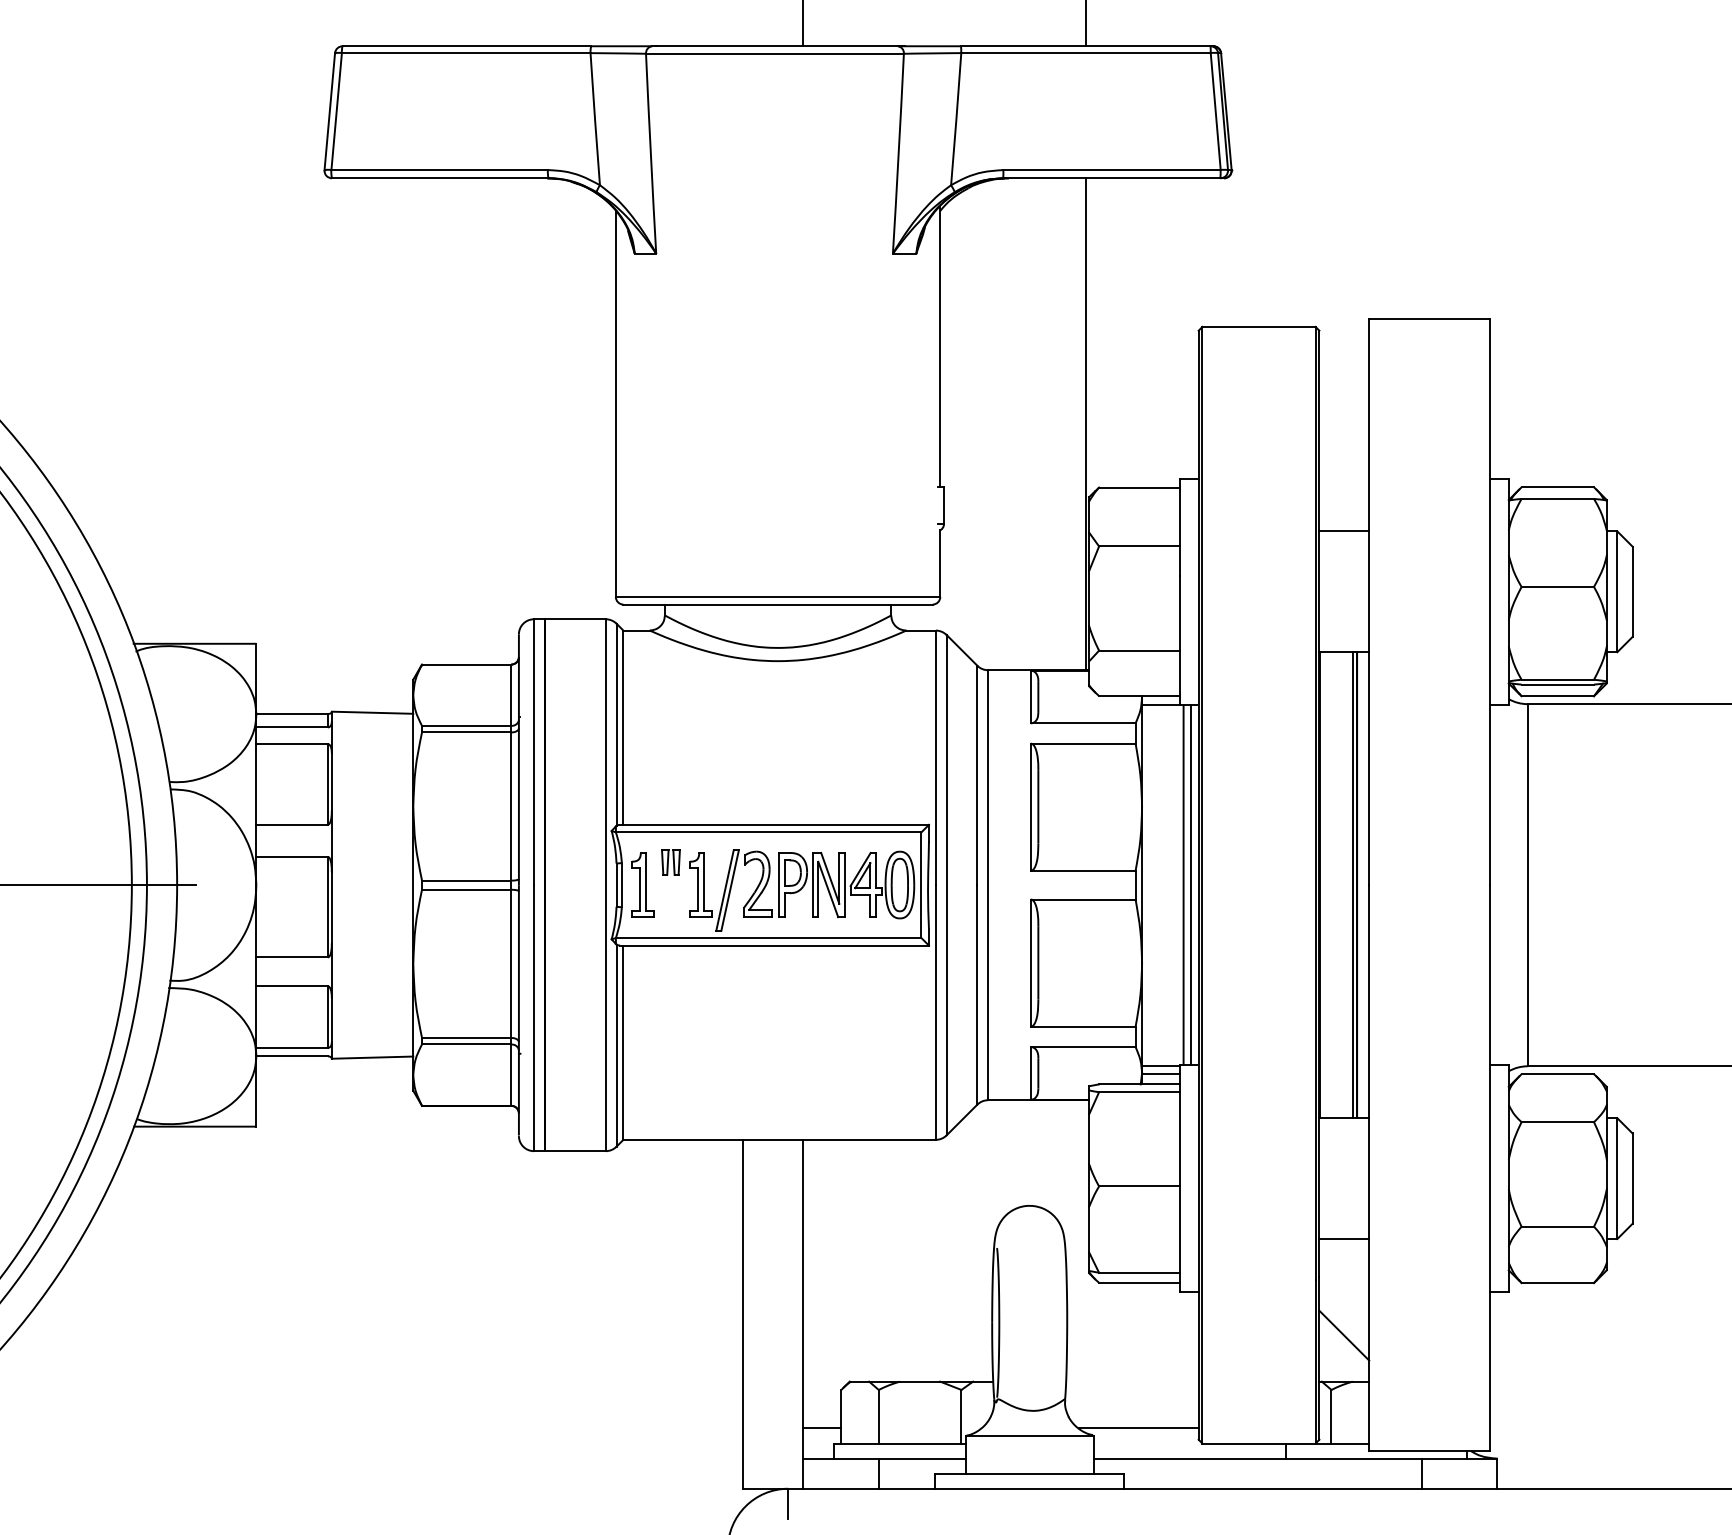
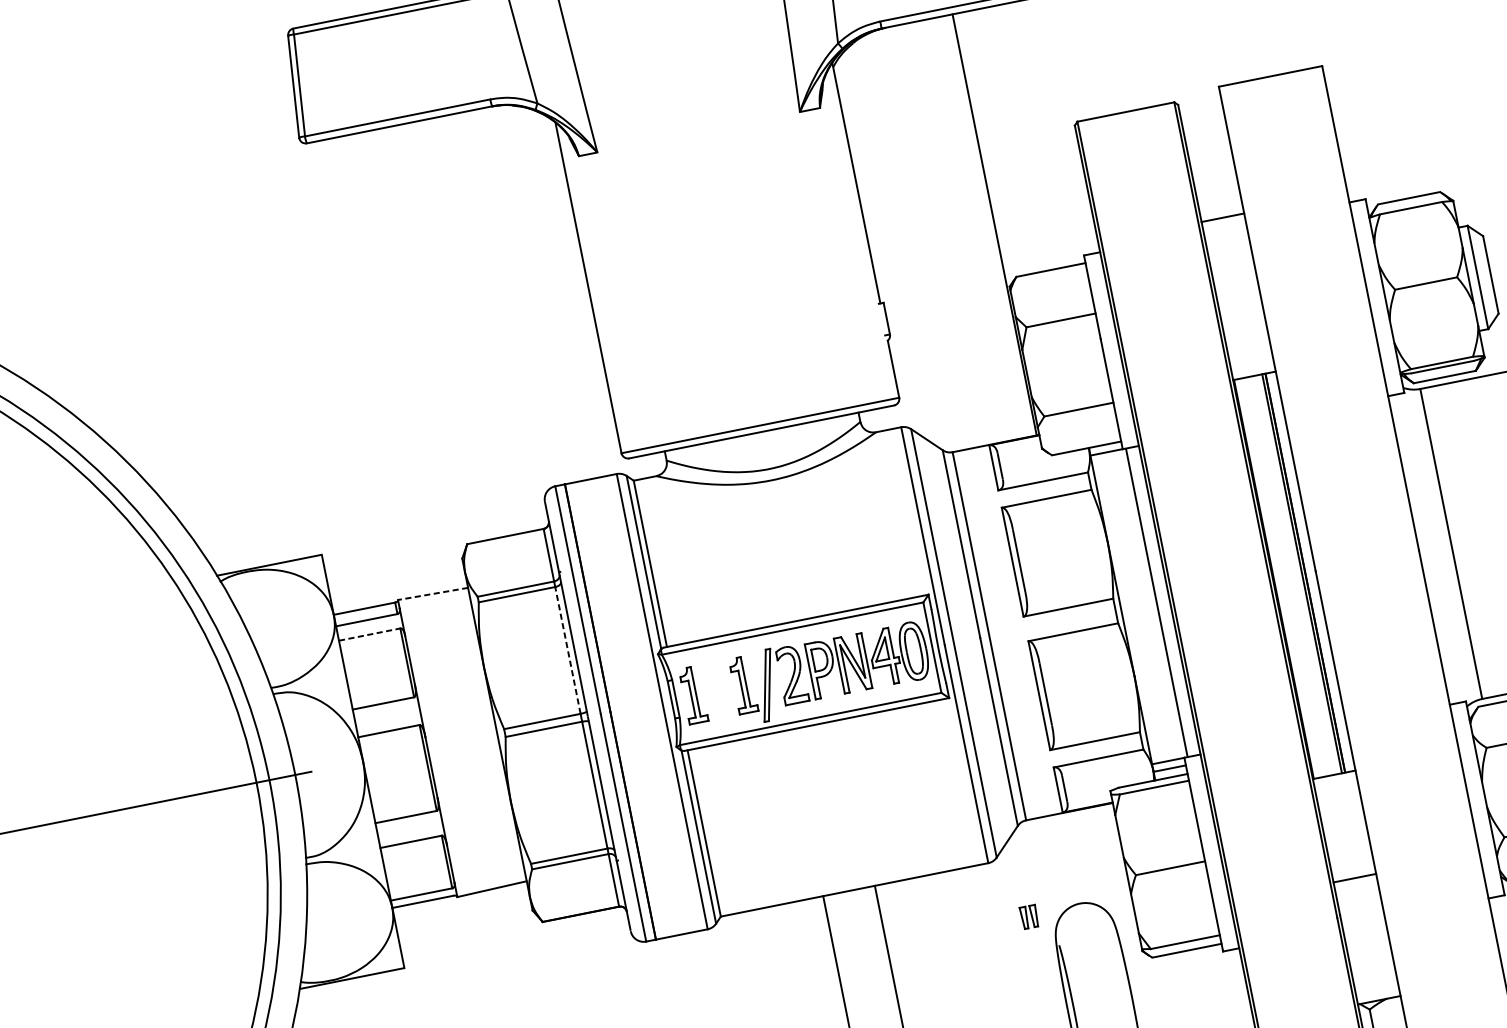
line: (1344, 531) -> (1223, 217), moved
line: (372, 712) -> (432, 593), solid -> dashed
line: (292, 744) -> (369, 634), solid -> dashed
line: (511, 806) -> (568, 650), solid -> dashed
part: (670, 862) -> (1029, 917), moved
line: (1191, 884) -> (1163, 600), removed
line: (1344, 1335) -> (1371, 960), removed

